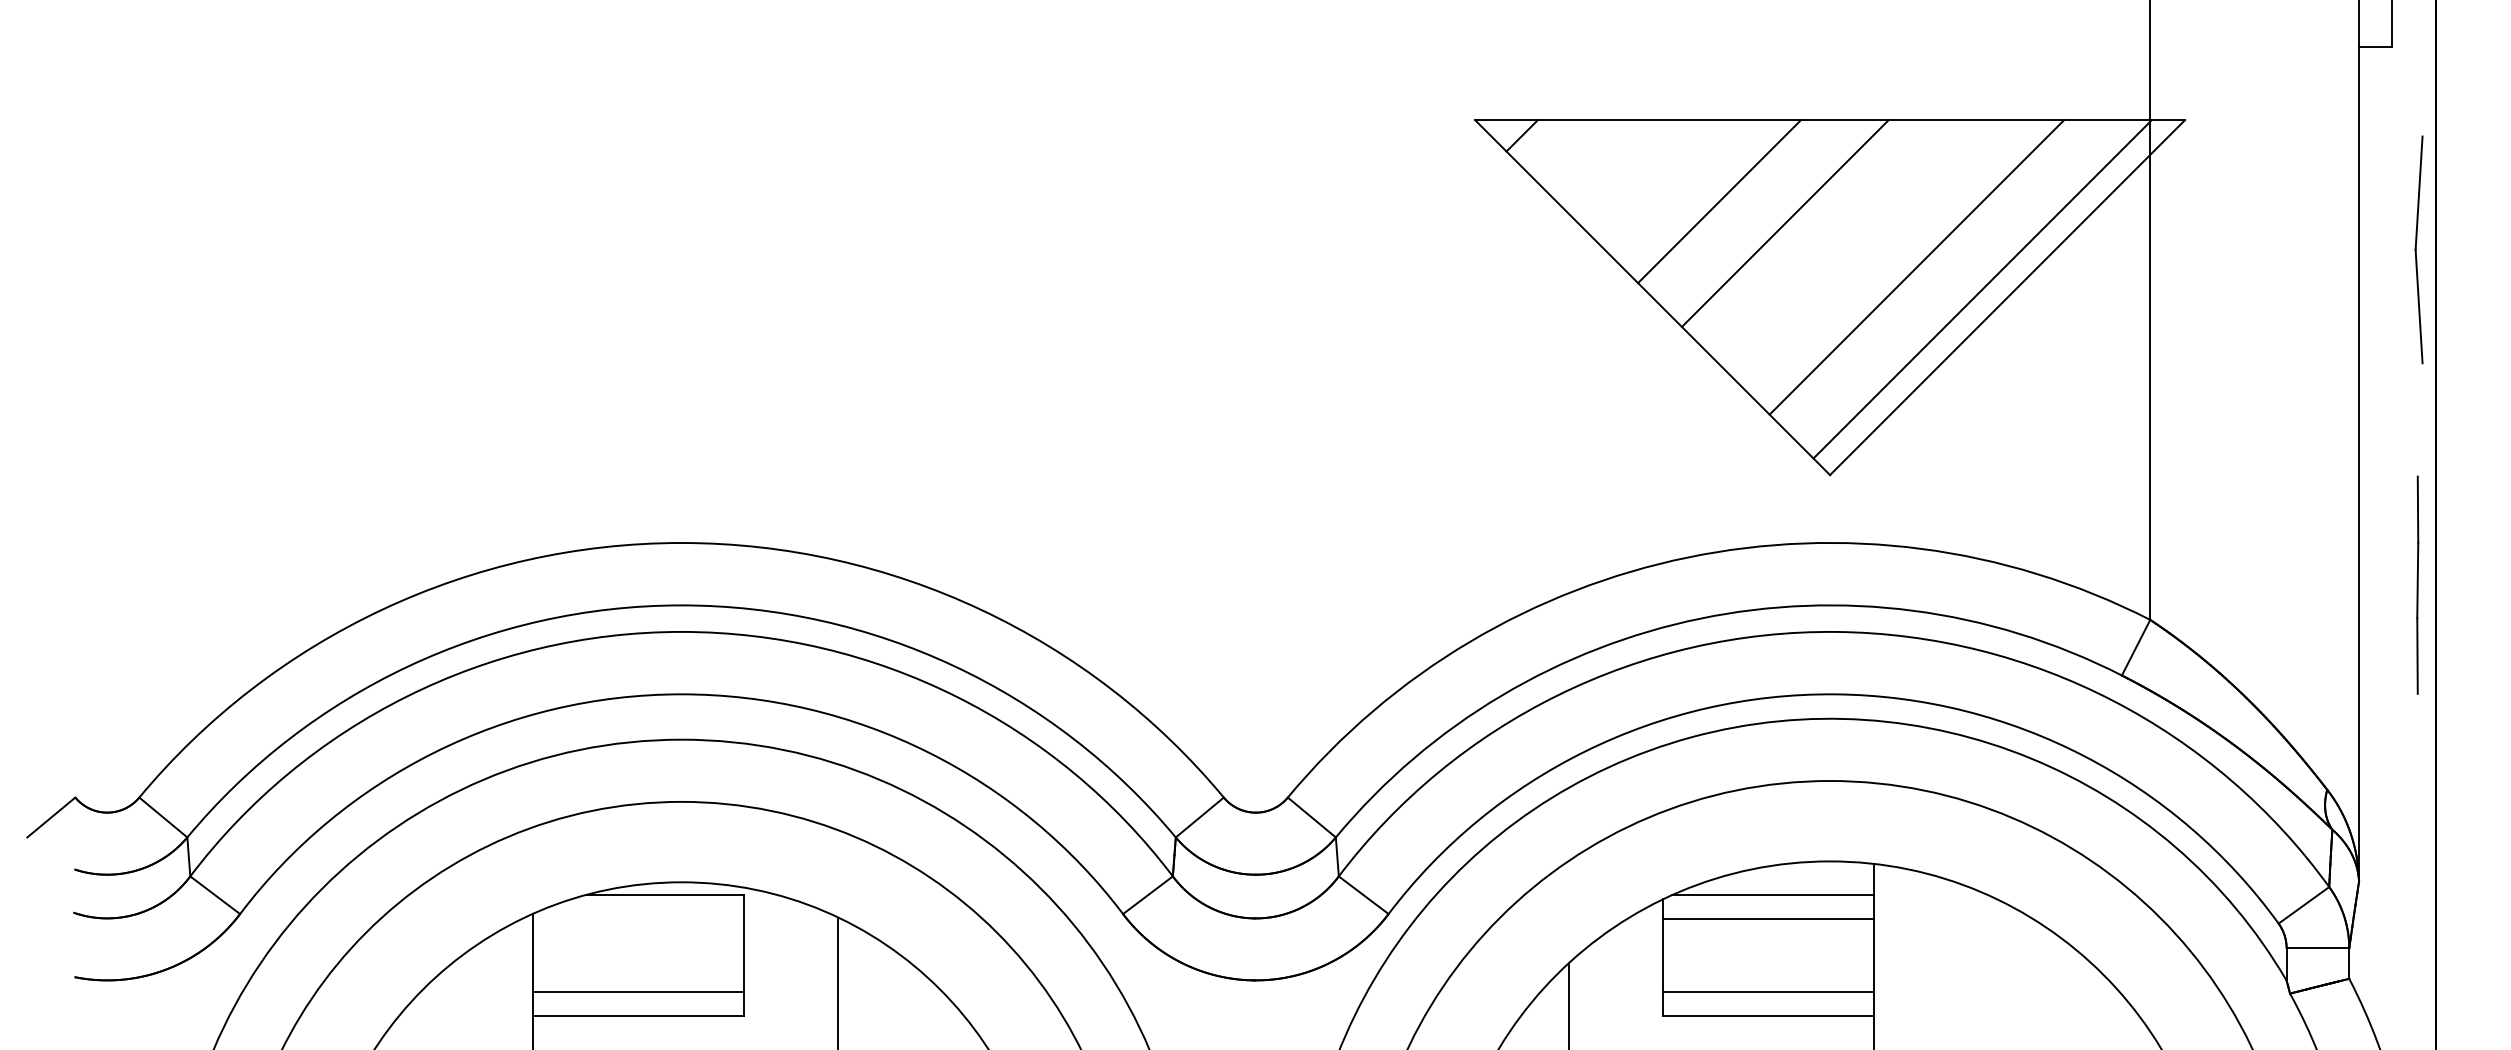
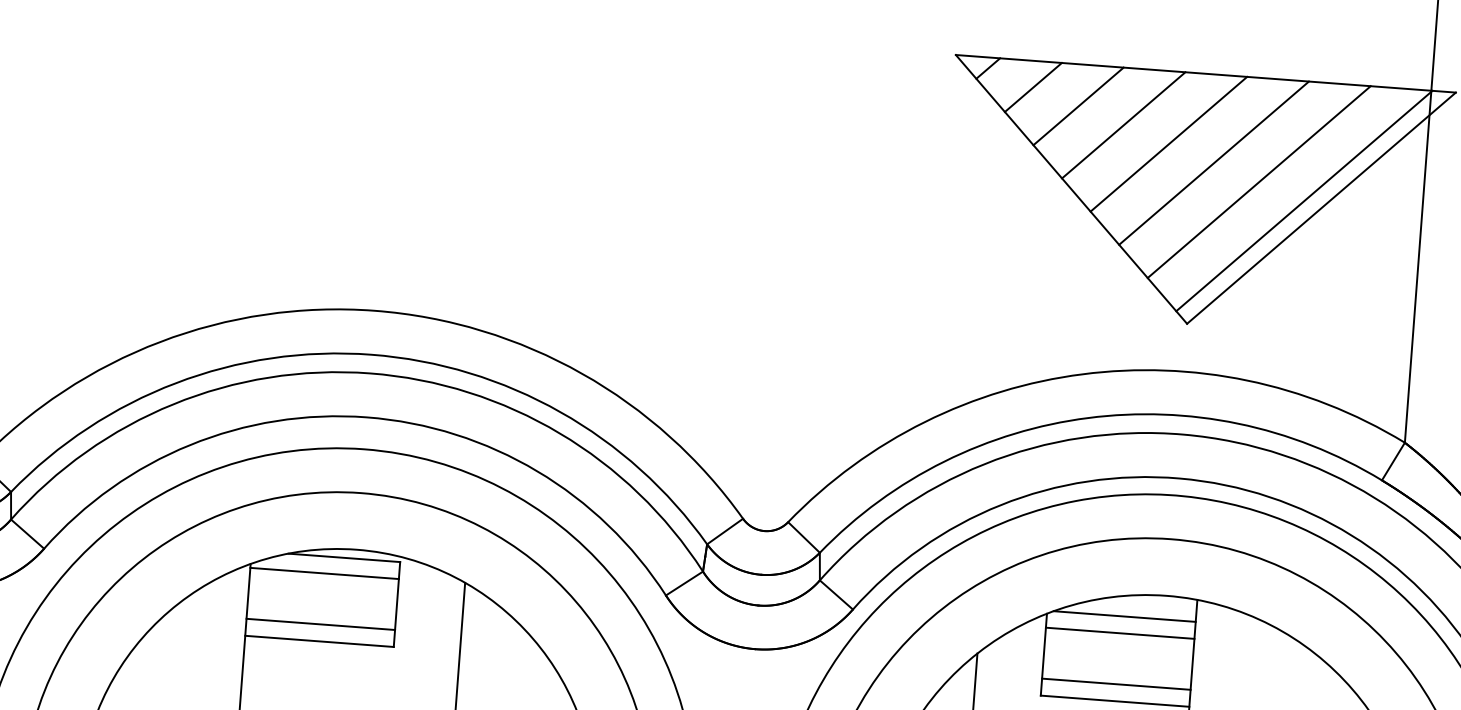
line: (1587, 157) -> (1033, 87), added
line: (1653, 179) -> (1078, 106), added
line: (1850, 245) -> (1213, 163), added
line: (638, 919) -> (324, 573), added

